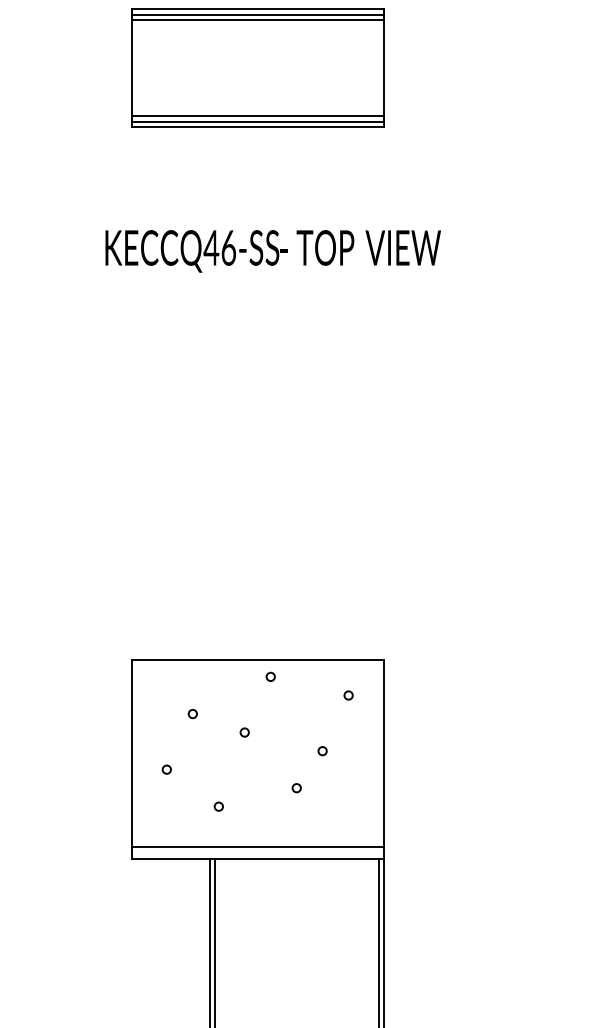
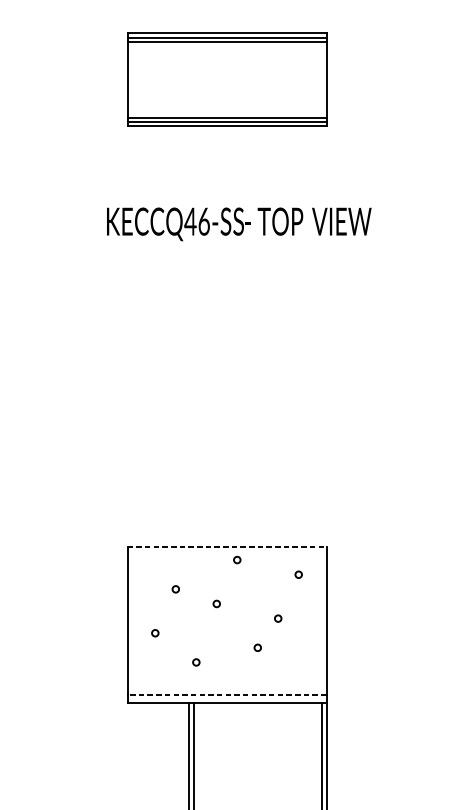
line: (258, 660) -> (227, 547), solid -> dashed
line: (257, 847) -> (226, 694), solid -> dashed

